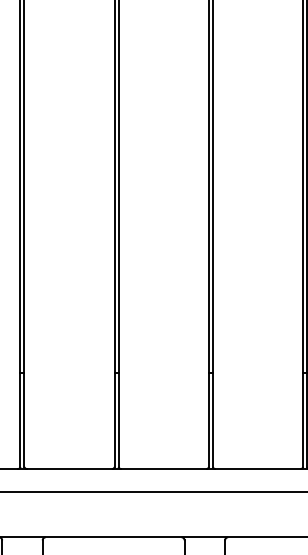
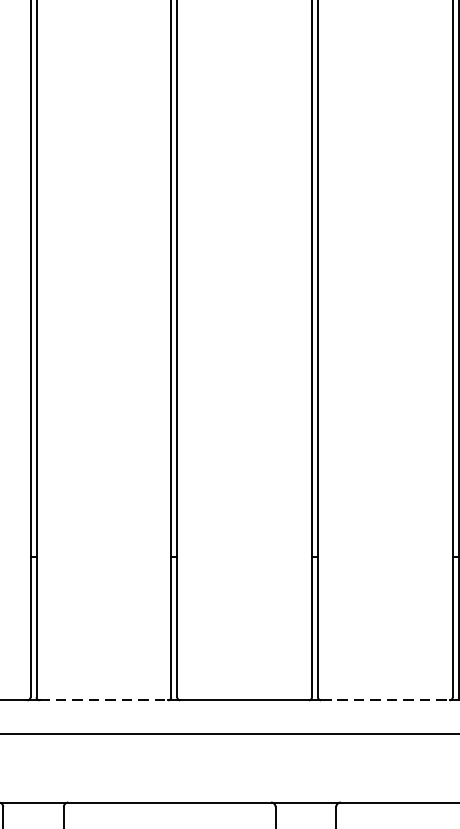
line: (70, 468) -> (105, 699), solid -> dashed
line: (258, 468) -> (386, 699), solid -> dashed

